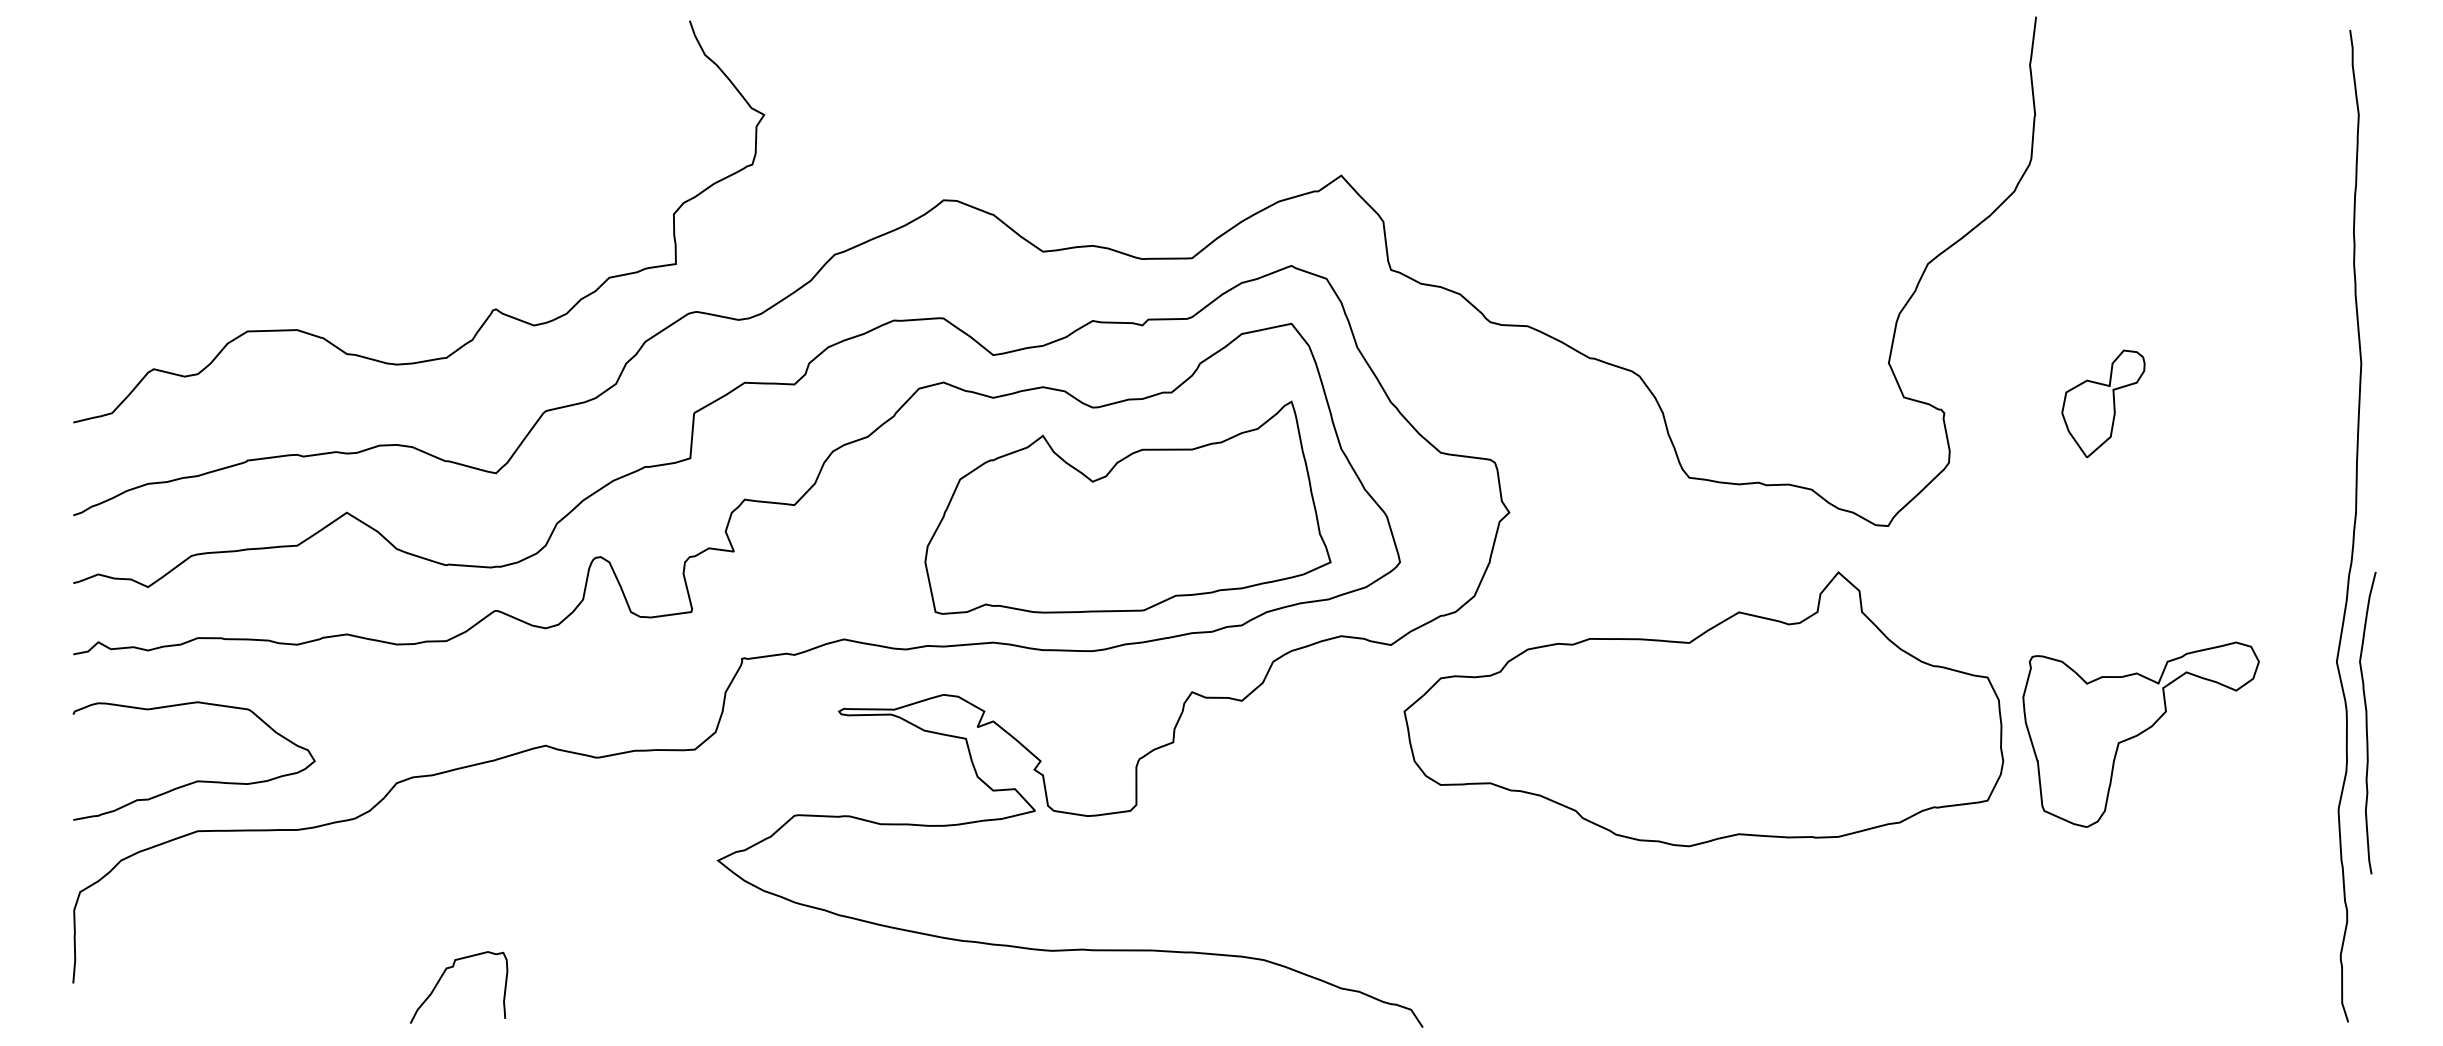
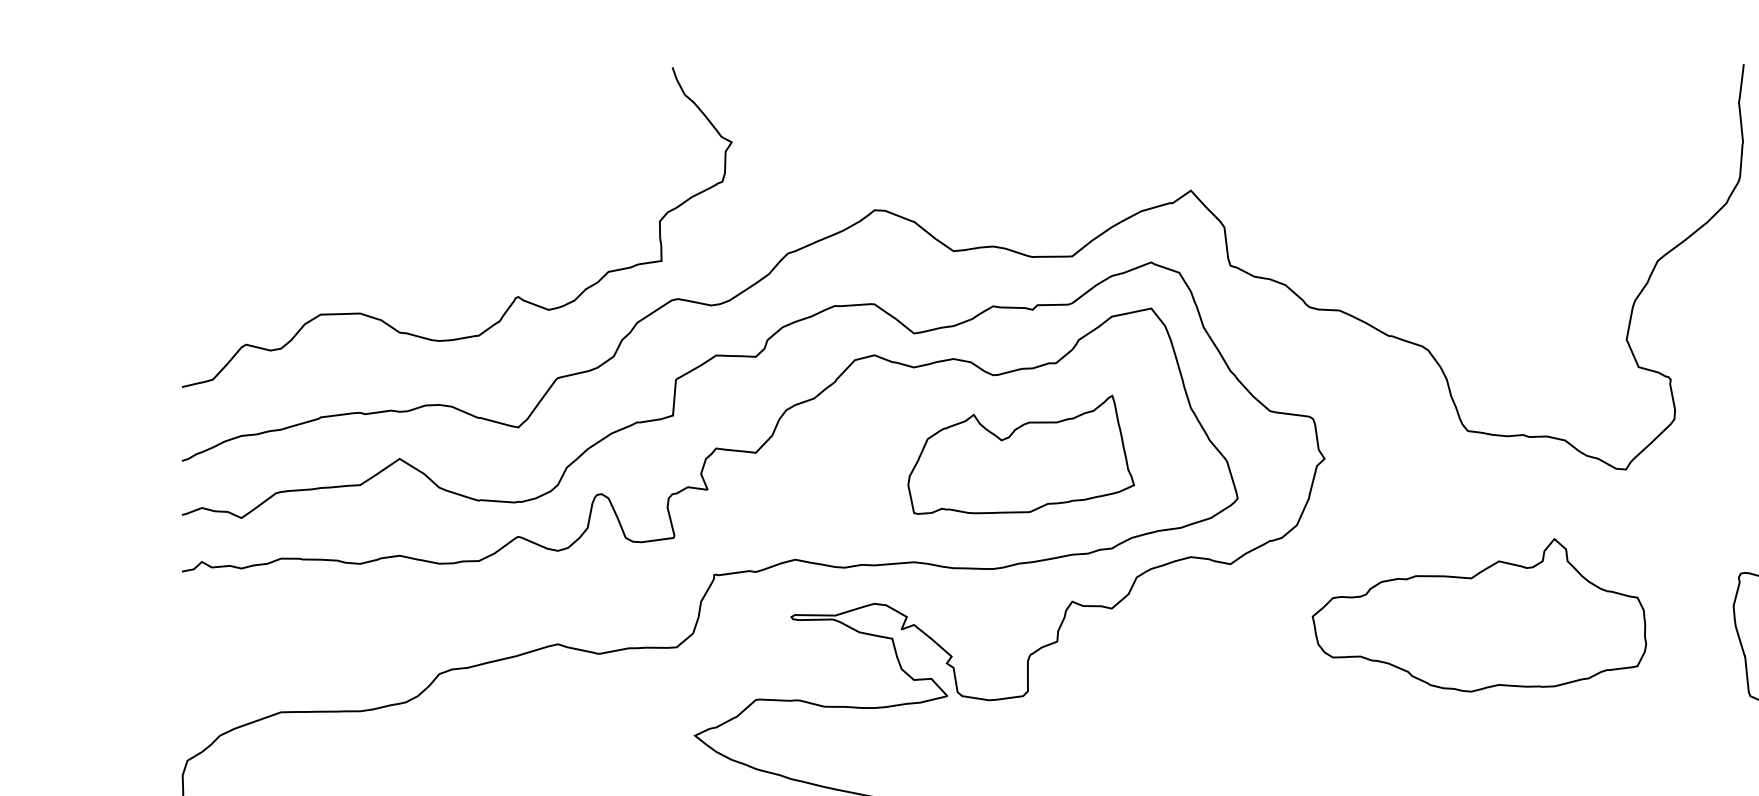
part: (1127, 507) -> (1020, 454), size x0.7
part: (1703, 709) -> (1479, 615), size x0.7
curve: (196, 780) -> (280, 671), removed

